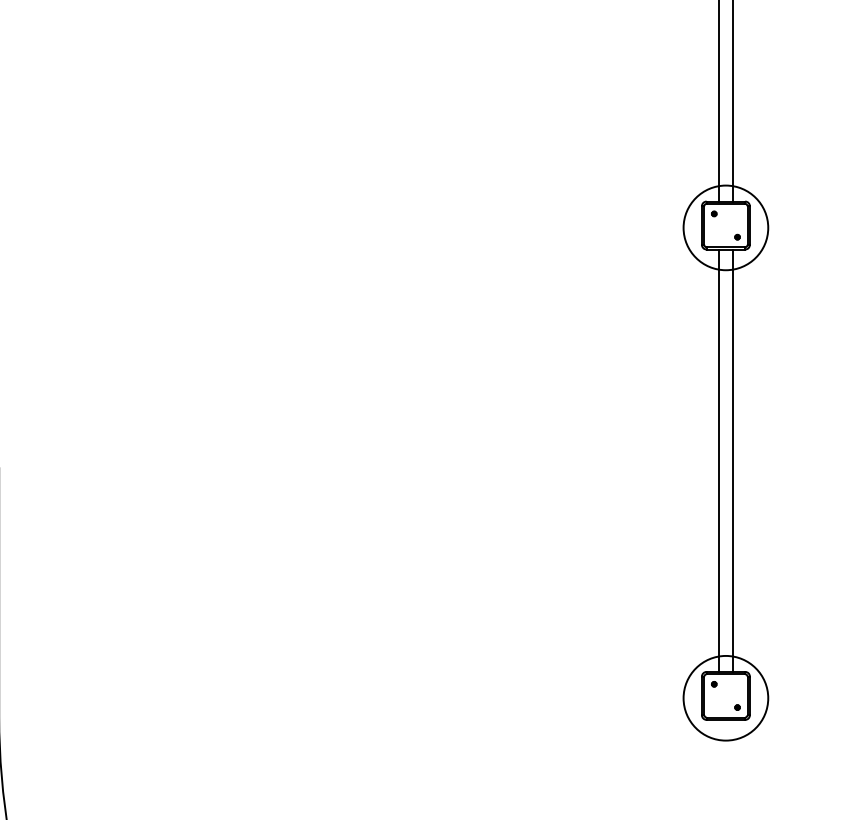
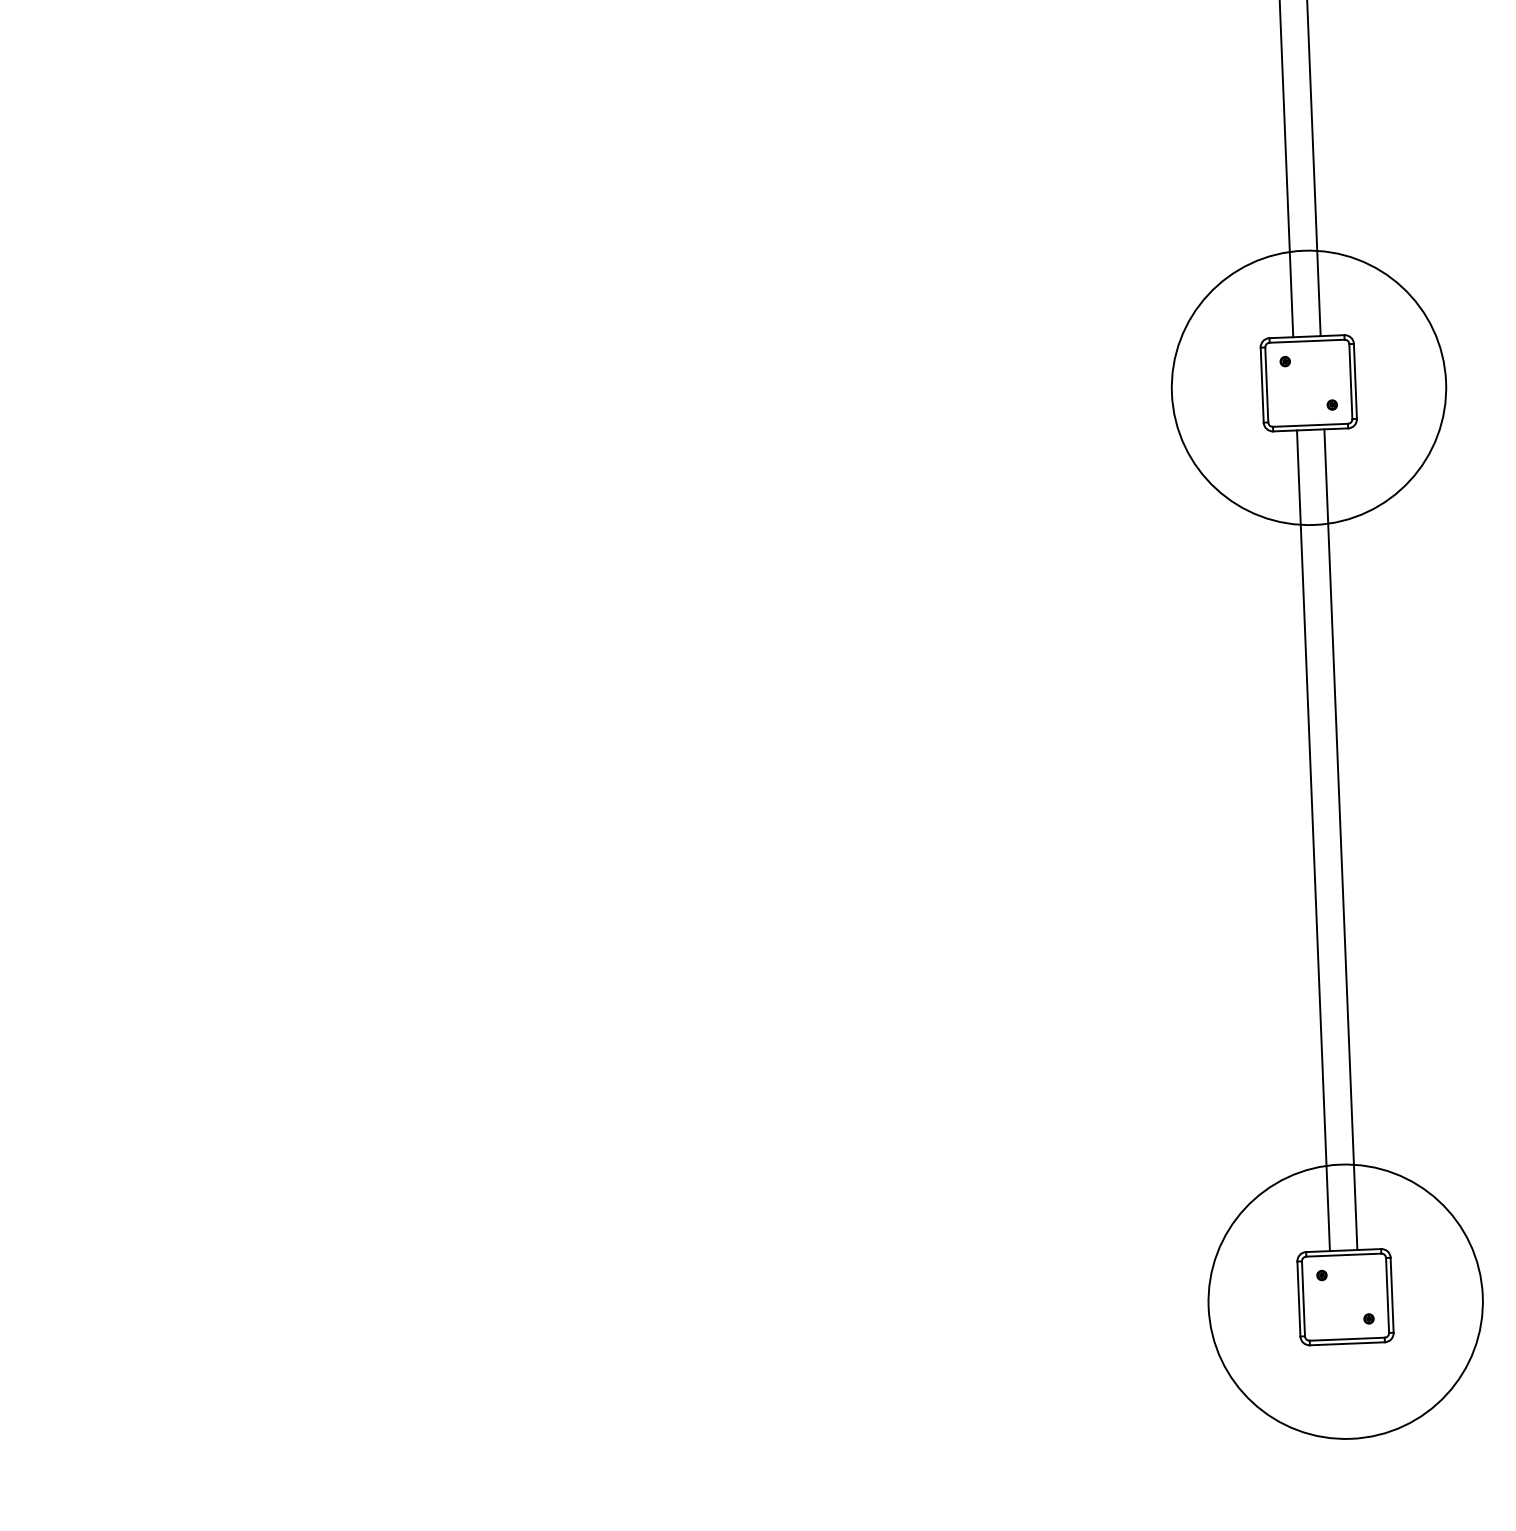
circle: (725, 227) -> (1308, 387), size x1.67
circle: (725, 697) -> (1344, 1300), size x1.67

